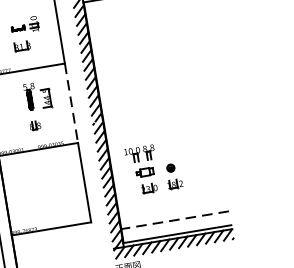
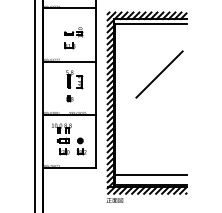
line: (163, 67) -> (159, 74), added
line: (71, 104) -> (95, 88), dashed -> solid
part: (154, 168) -> (69, 139), moved
line: (173, 220) -> (149, 175), dashed -> solid

